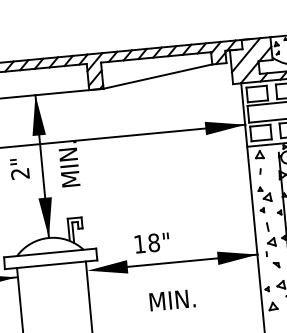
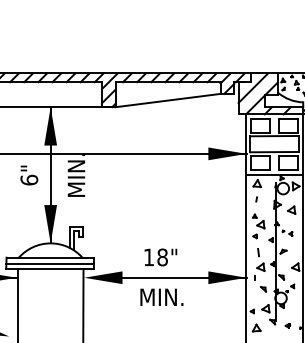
text: (20, 173) -> (29, 179), 2" -> 6"
text: (151, 243) -> (160, 257), moved
line: (50, 259) -> (50, 263), added
text: (171, 299) -> (161, 296), moved

